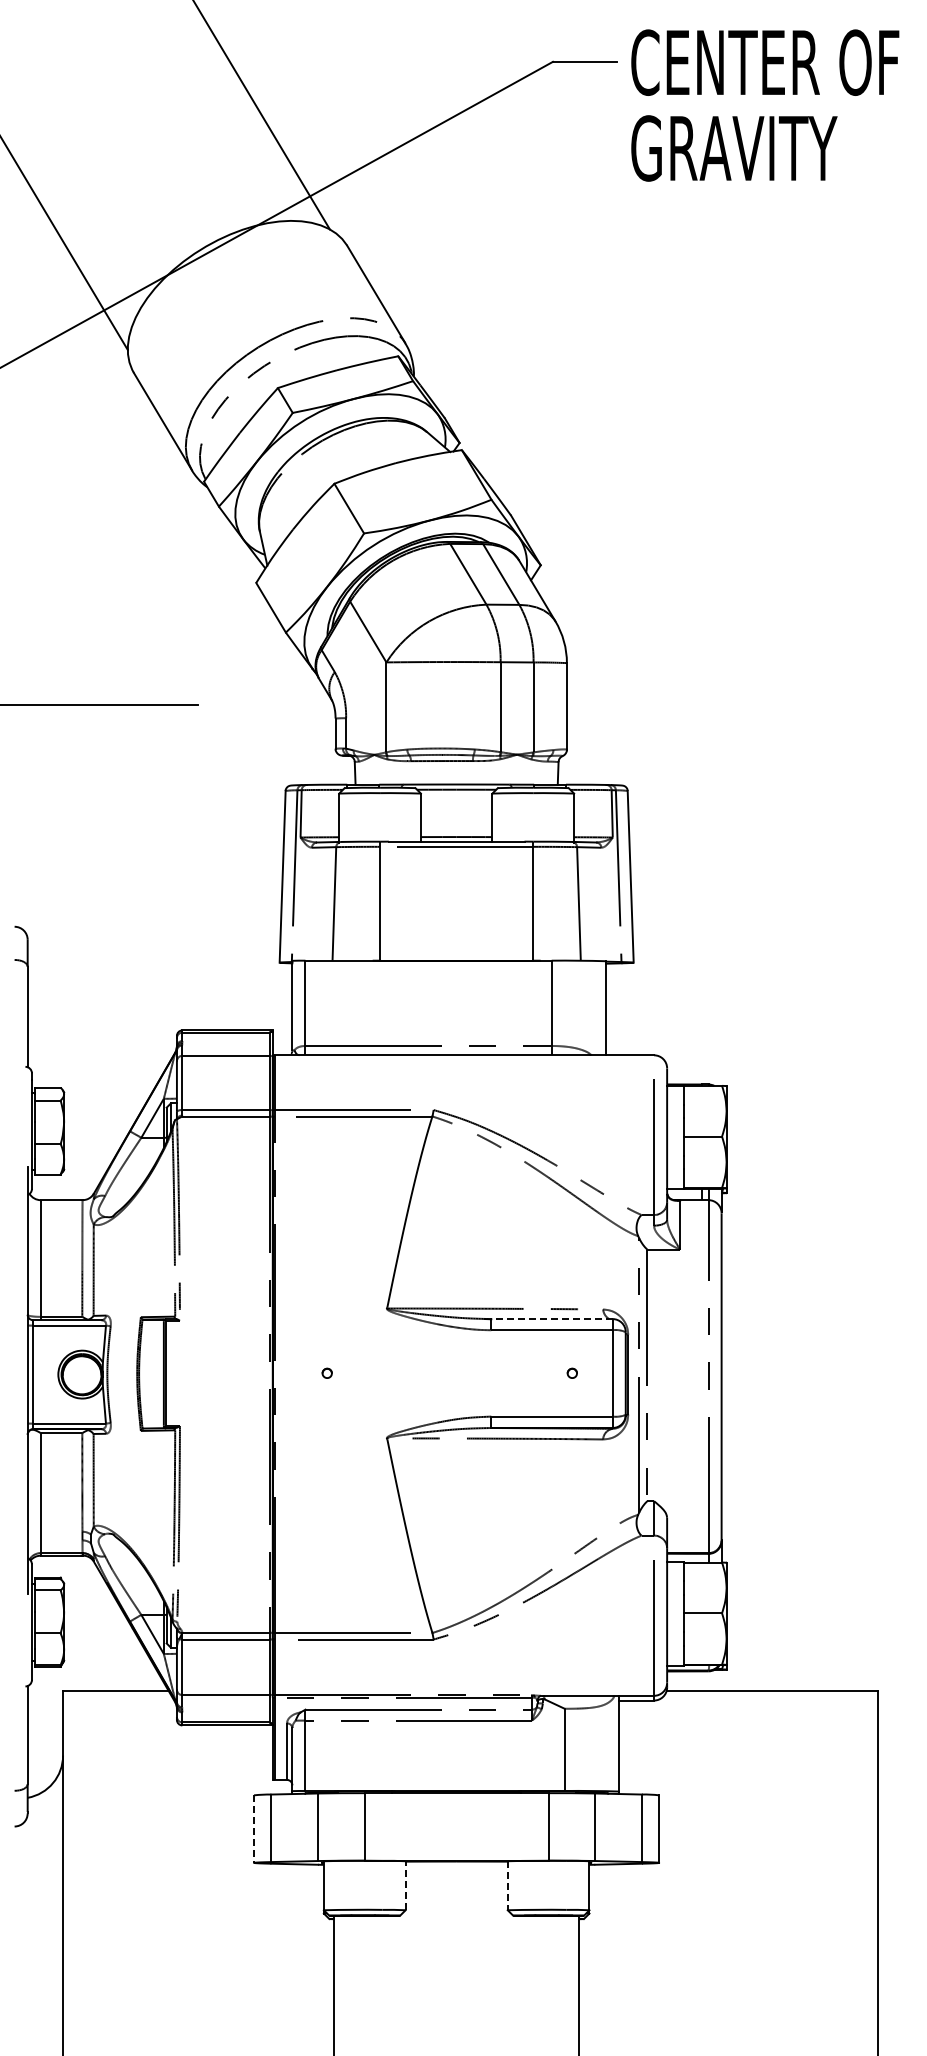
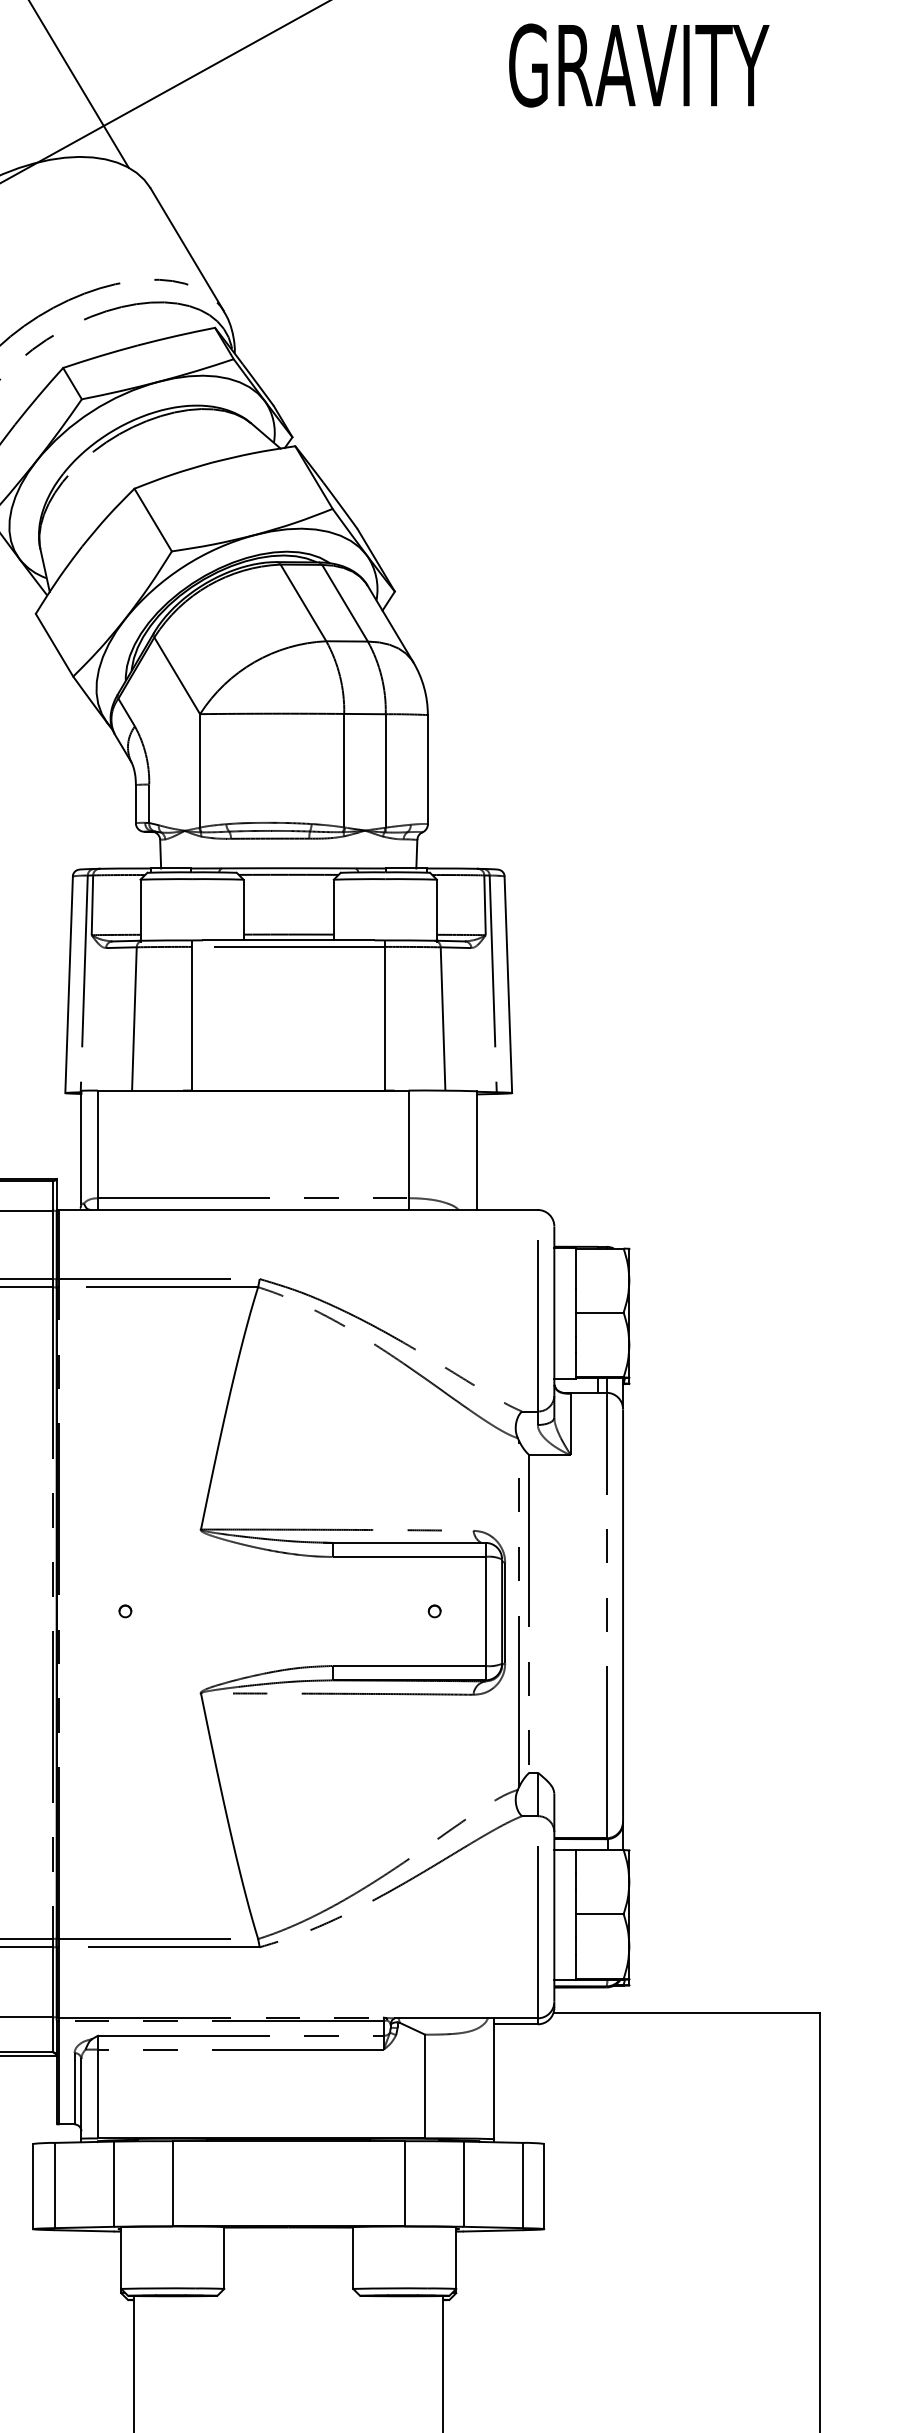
line: (552, 1319) -> (409, 1543), dashed -> solid
line: (254, 1829) -> (33, 2187), dashed -> solid
line: (405, 1885) -> (224, 2257), dashed -> solid
line: (507, 1885) -> (352, 2257), dashed -> solid

